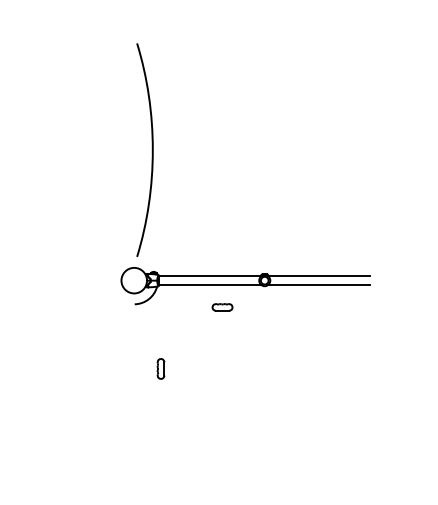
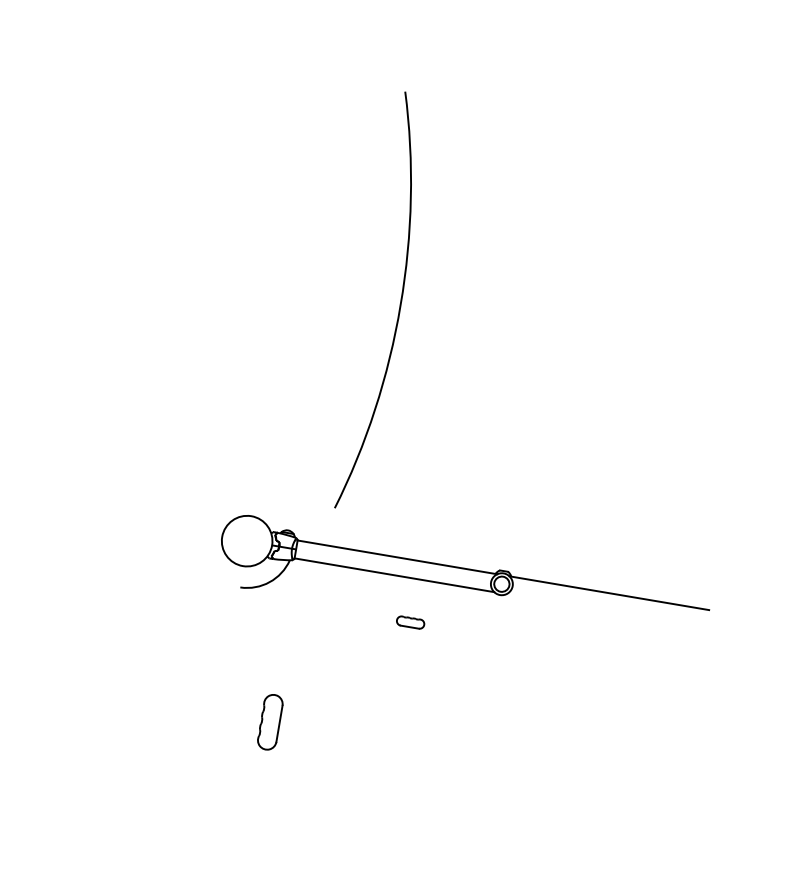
curve: (151, 149) -> (398, 303), moved
line: (318, 285) -> (605, 611), removed
part: (222, 307) -> (410, 622), size x0.7
part: (160, 368) -> (269, 721), size x1.4

